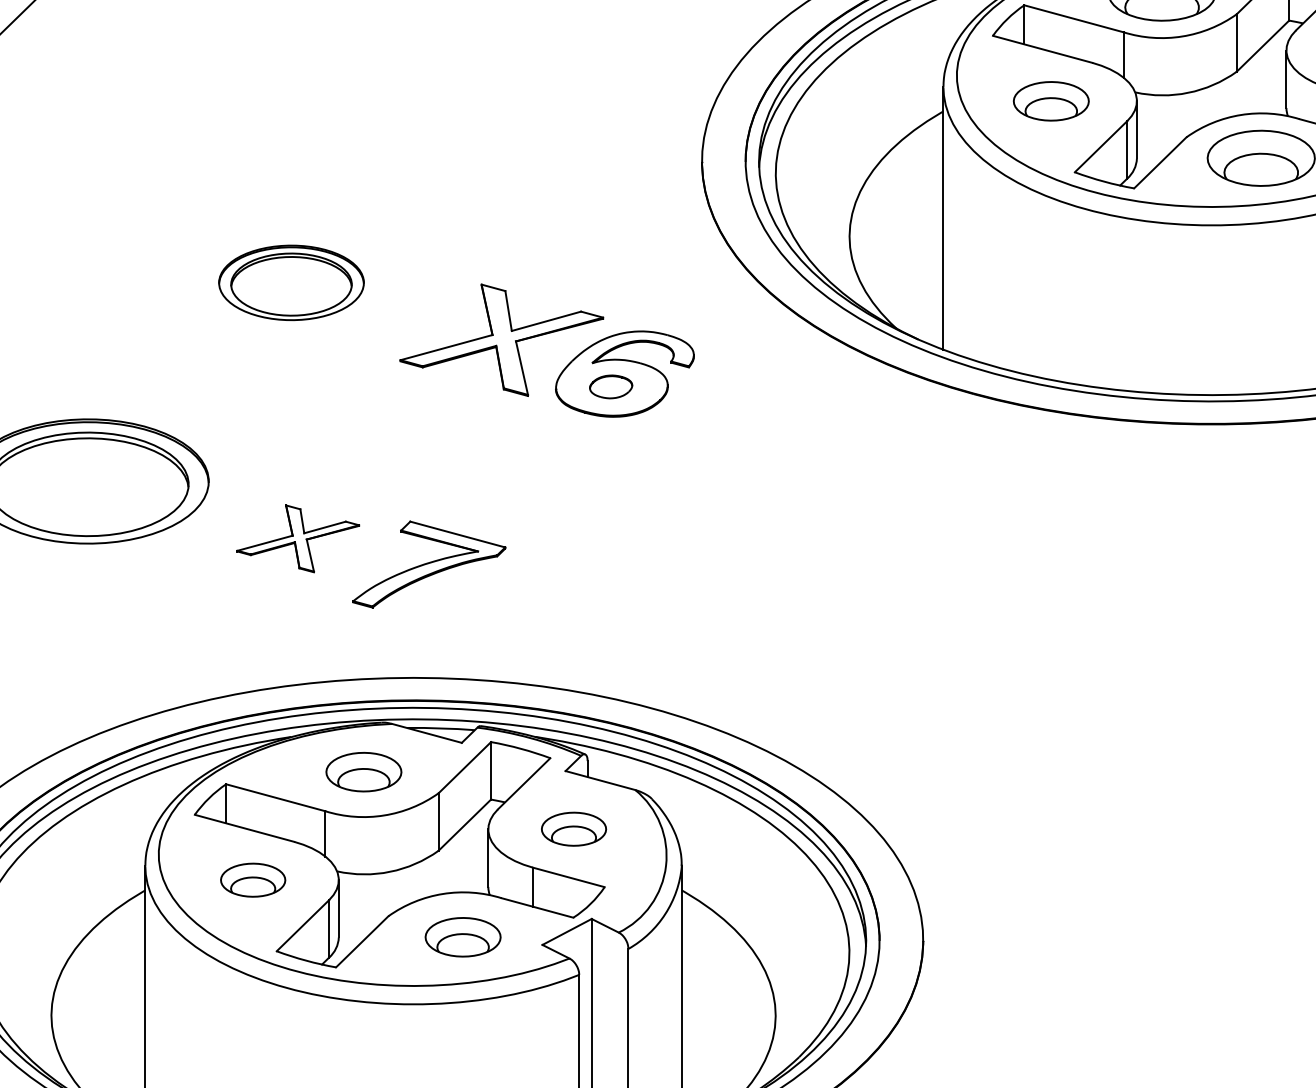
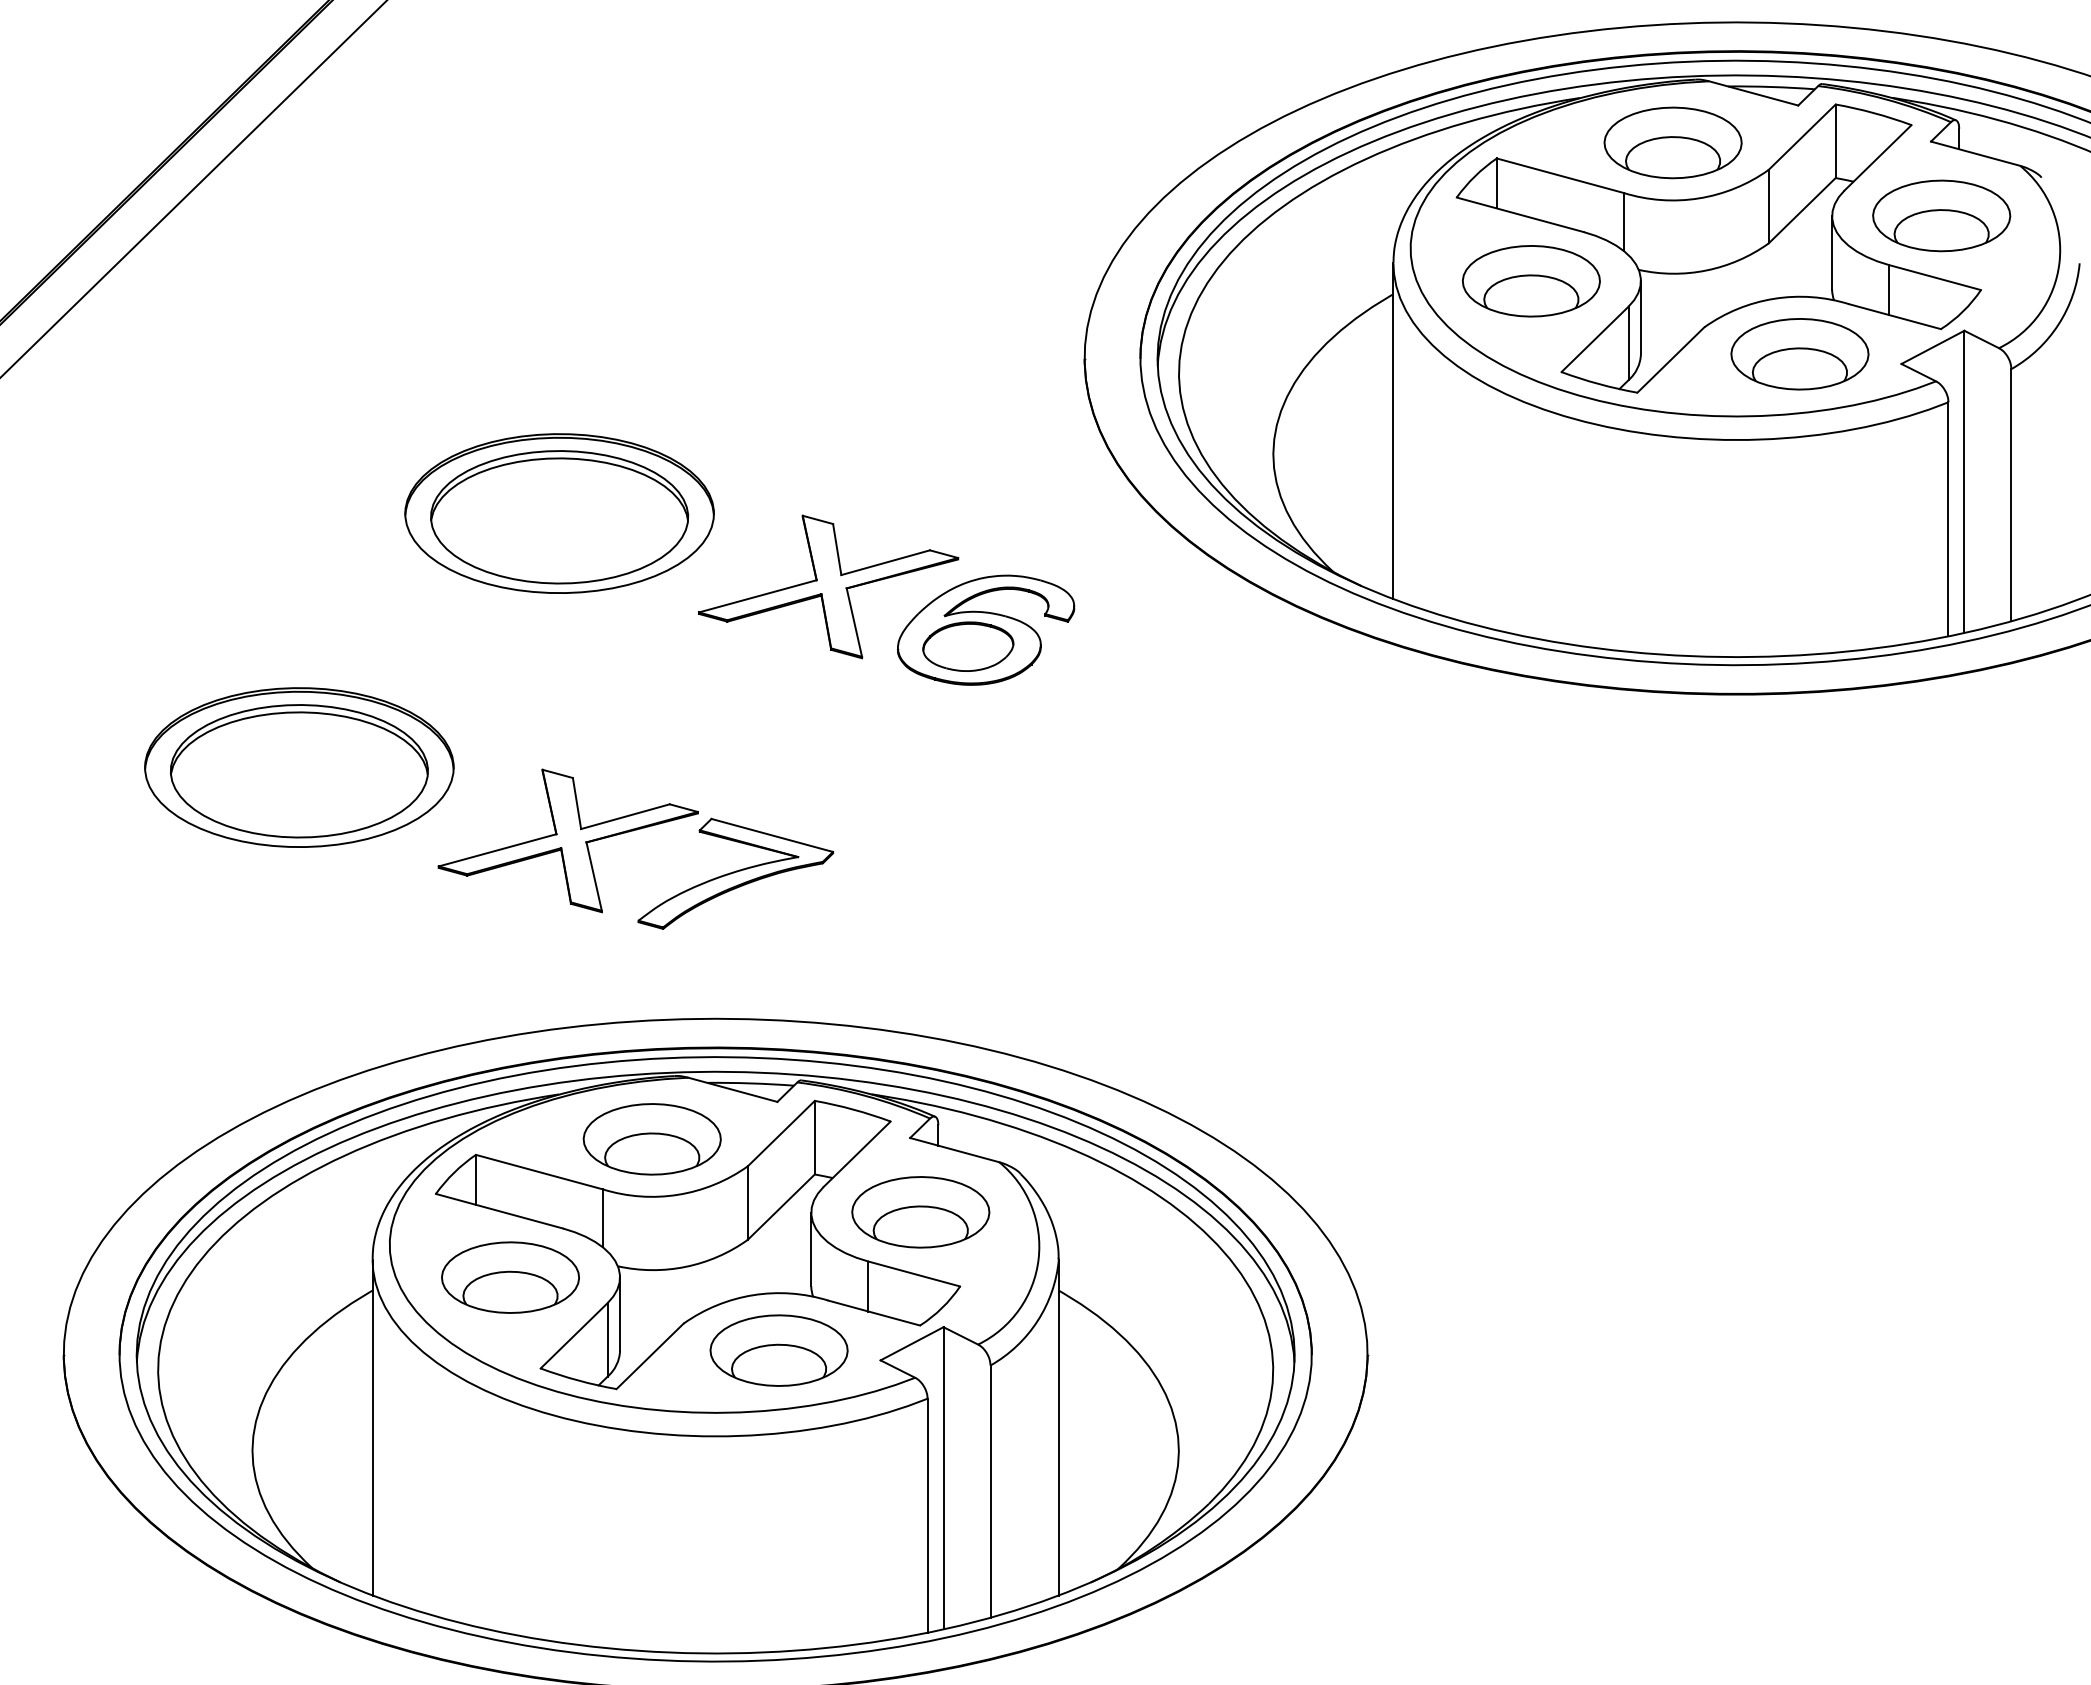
part: (1051, 101) -> (1531, 281), size x1.43
part: (291, 282) -> (559, 513), size x1.67
part: (611, 386) -> (968, 646), size x1.67
part: (297, 538) -> (567, 840), size x1.67
part: (363, 772) -> (651, 1139), size x1.43
part: (573, 829) -> (920, 1212), size x1.67
part: (253, 880) -> (510, 1277), size x1.67
part: (462, 937) -> (778, 1350), size x1.43

